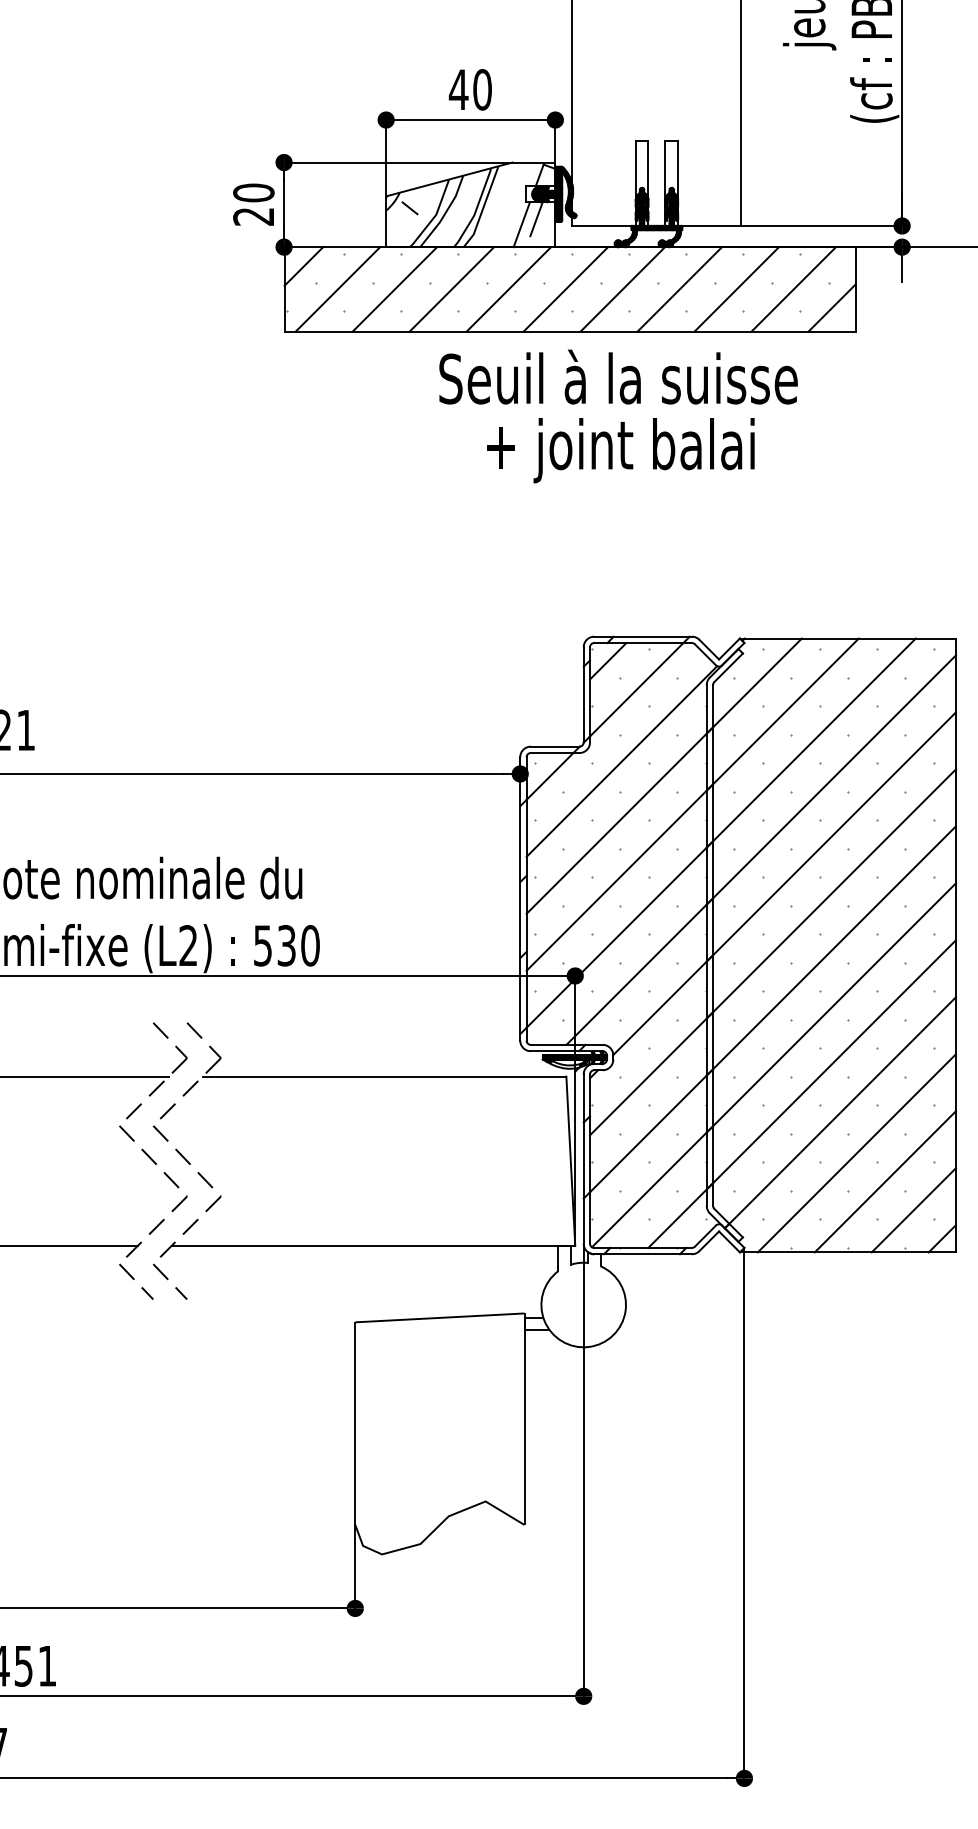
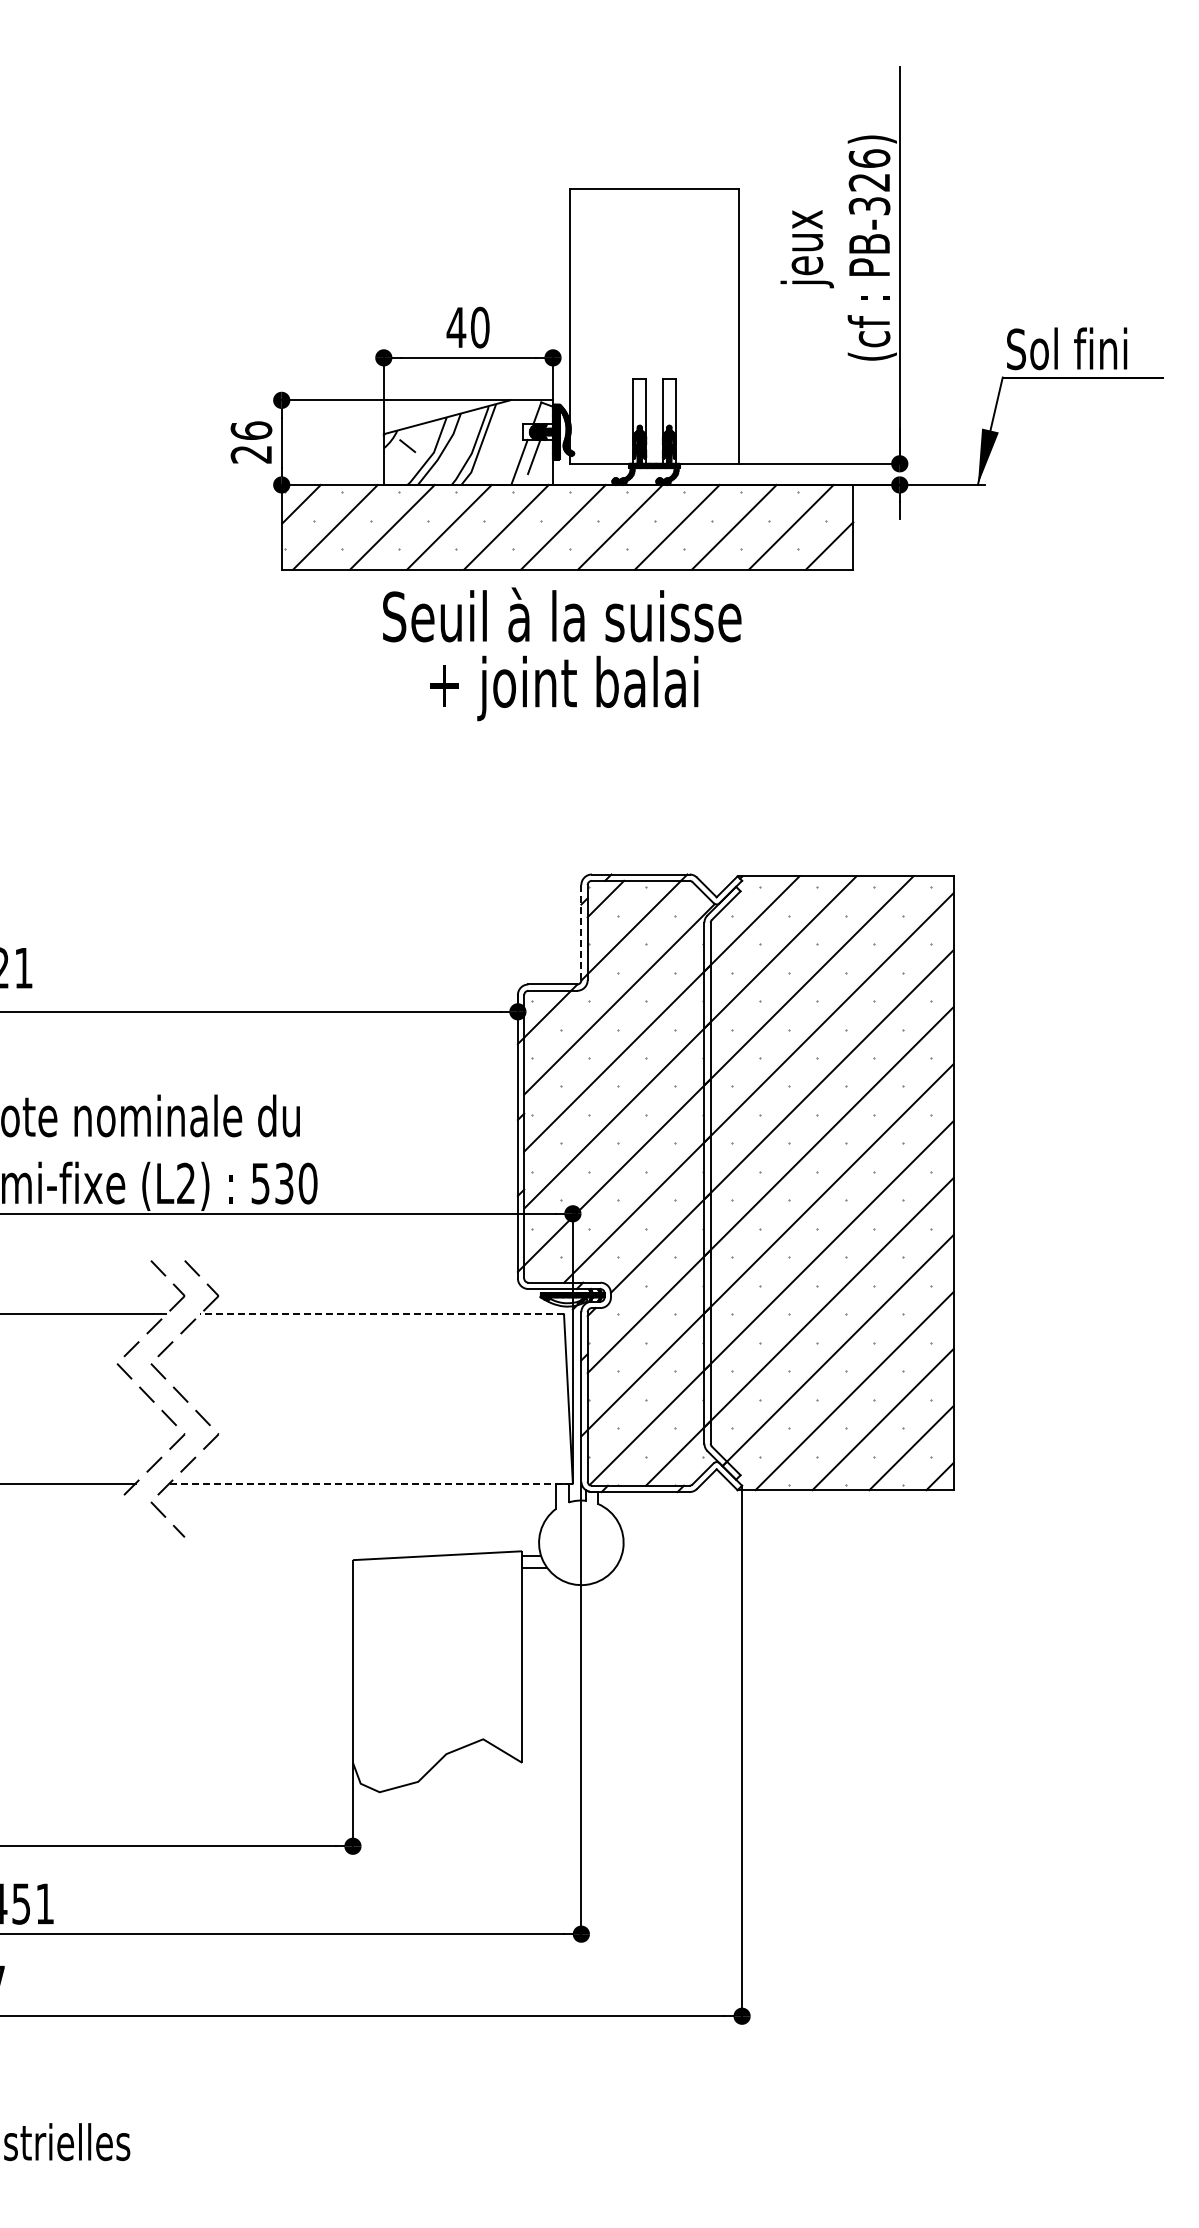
text: (253, 192) -> (251, 430), 20 -> 26
text: (618, 416) -> (562, 654), moved
line: (583, 694) -> (581, 932), solid -> dashed
line: (384, 1076) -> (382, 1314), solid -> dashed
line: (373, 1245) -> (371, 1483), solid -> dashed
line: (134, 1279) -> (132, 1517), removed

